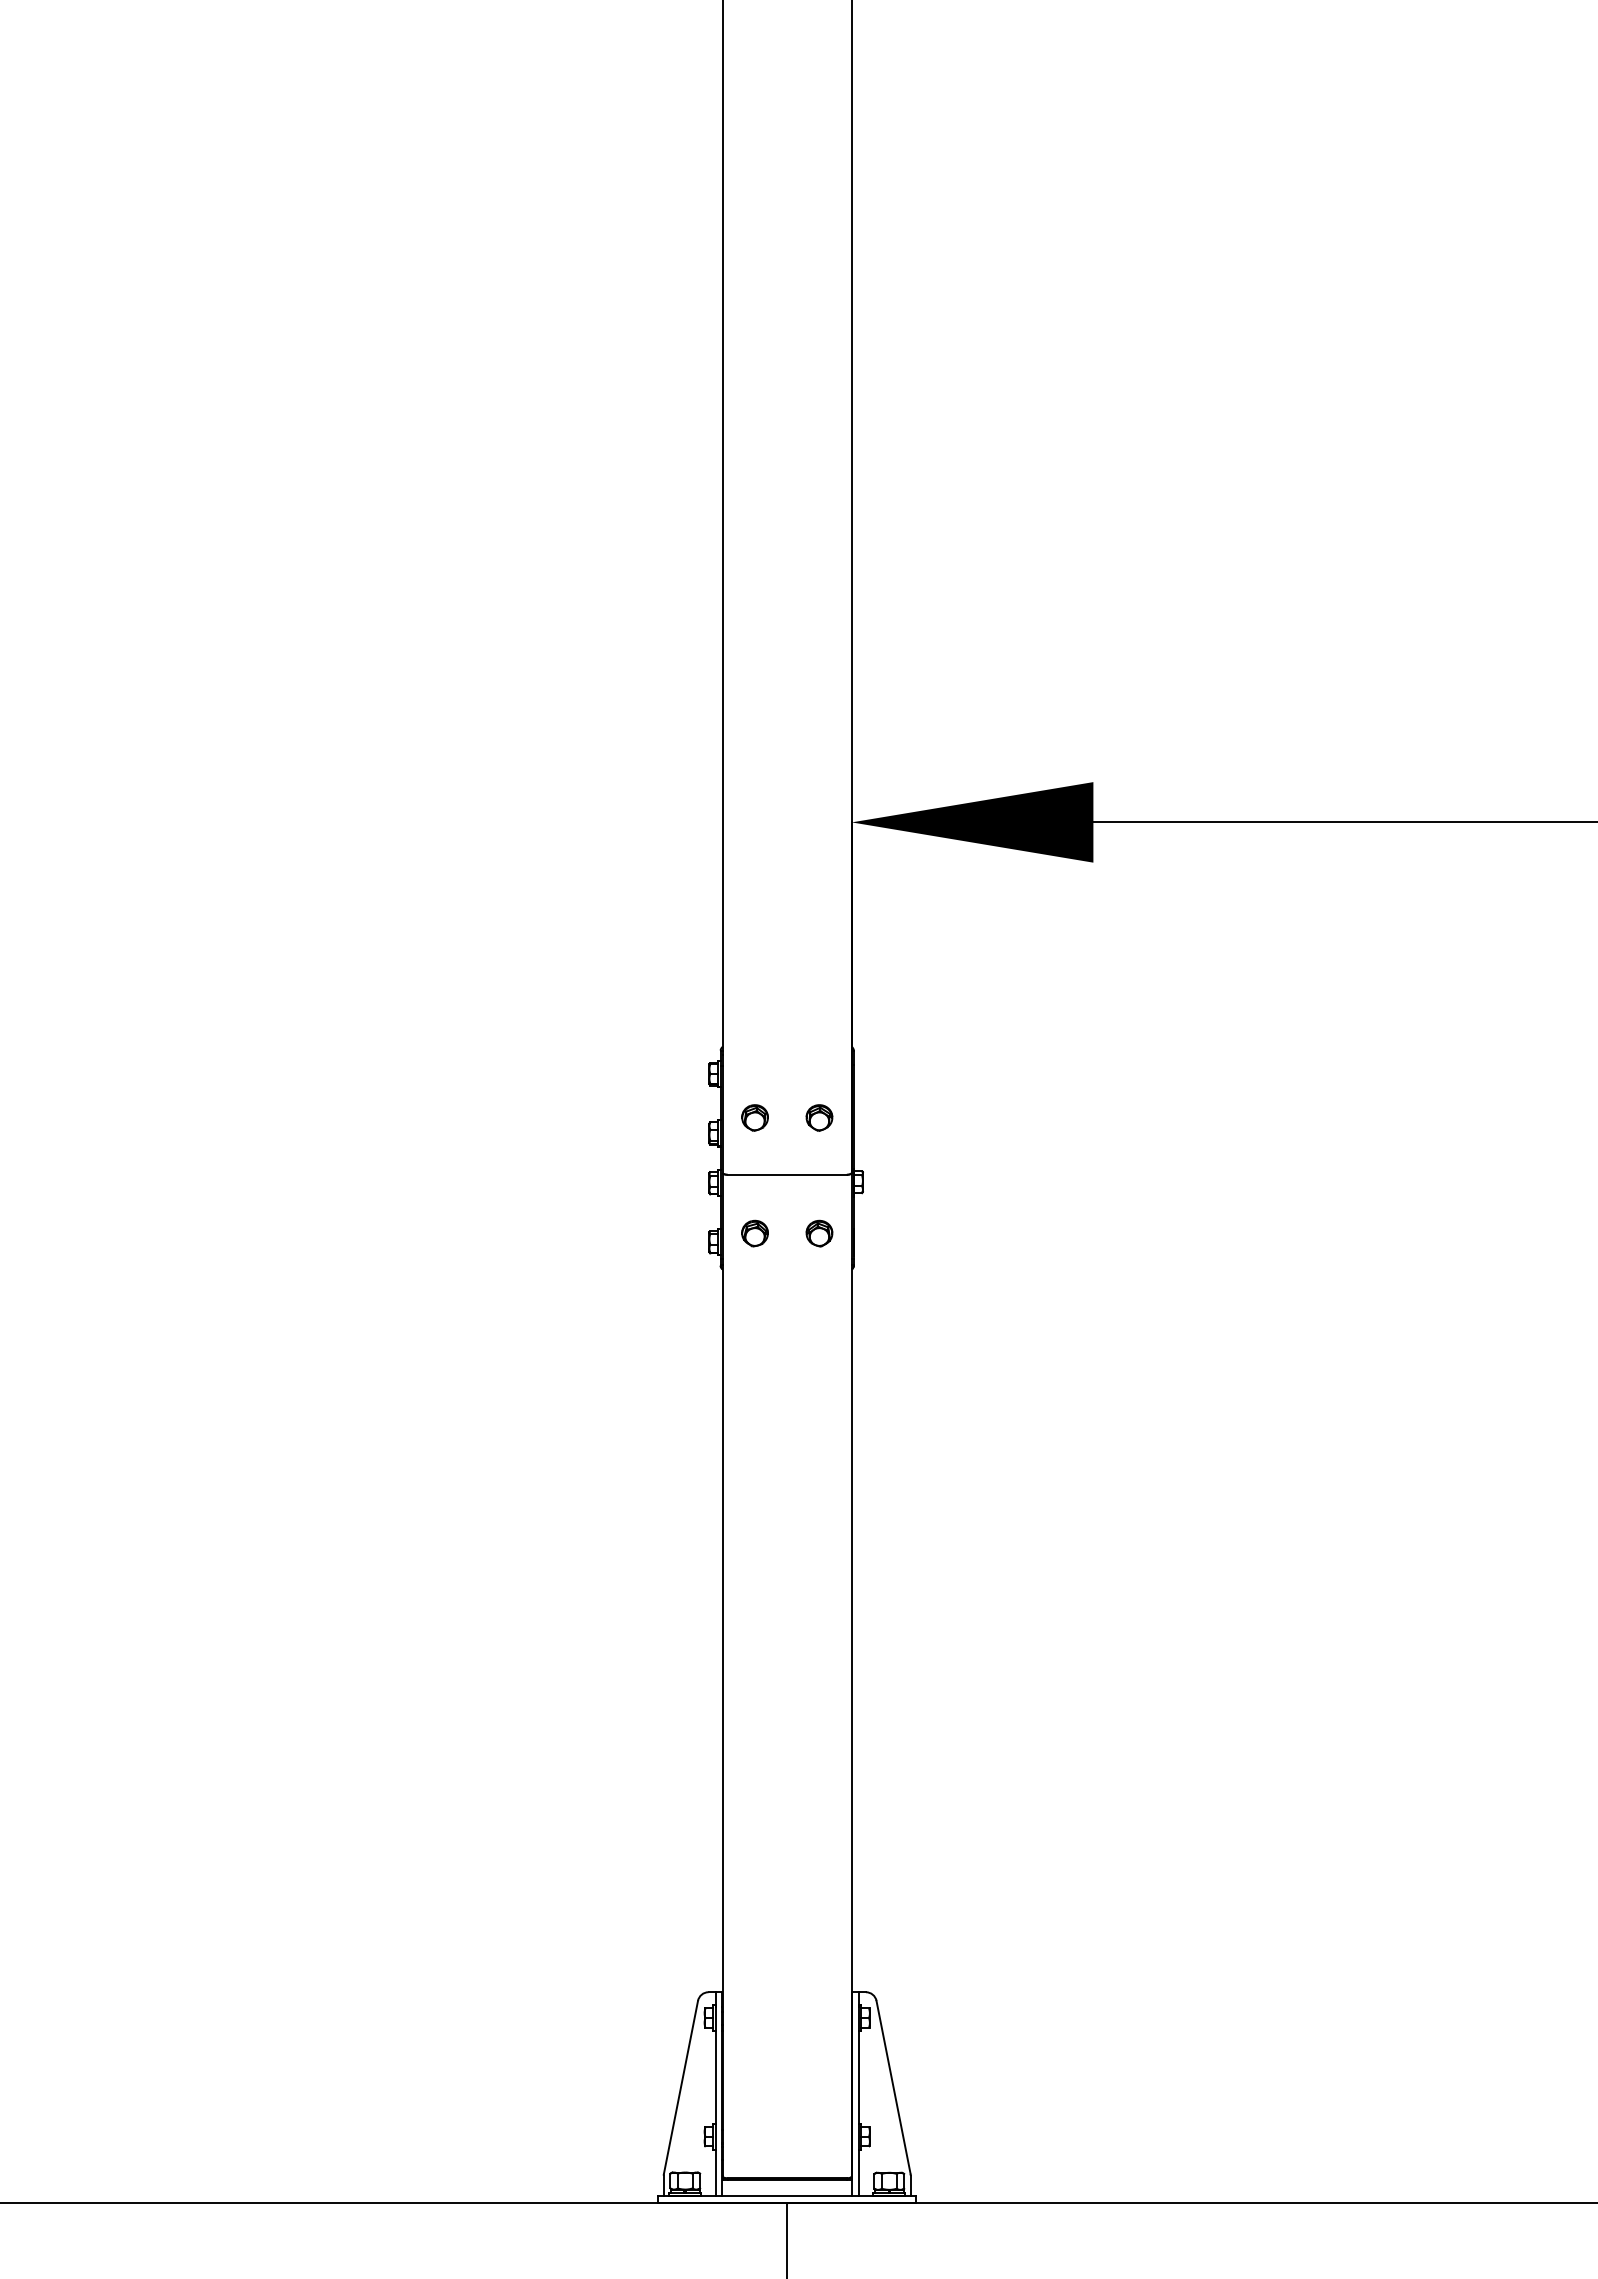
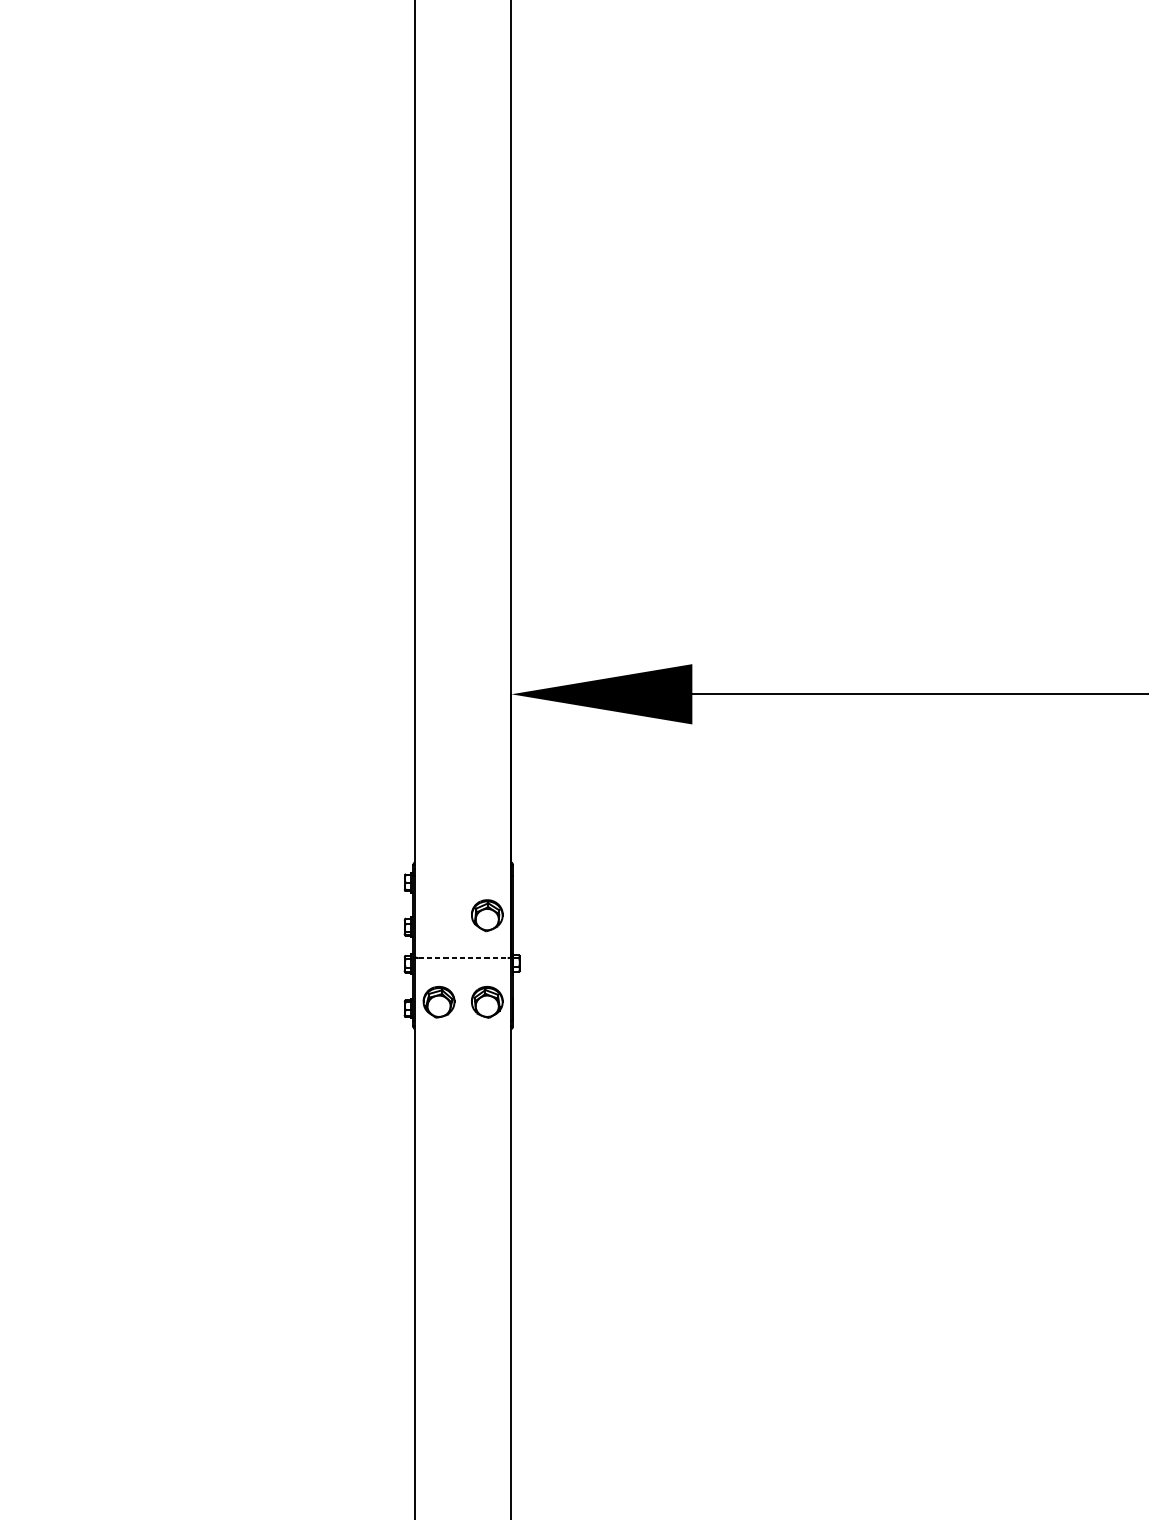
part: (754, 1117) -> (438, 915), removed
part: (819, 1117) -> (487, 915), size x1.6
line: (787, 1174) -> (463, 957), solid -> dashed
part: (754, 1233) -> (438, 1002), size x1.6
part: (819, 1233) -> (487, 1002), size x1.6

